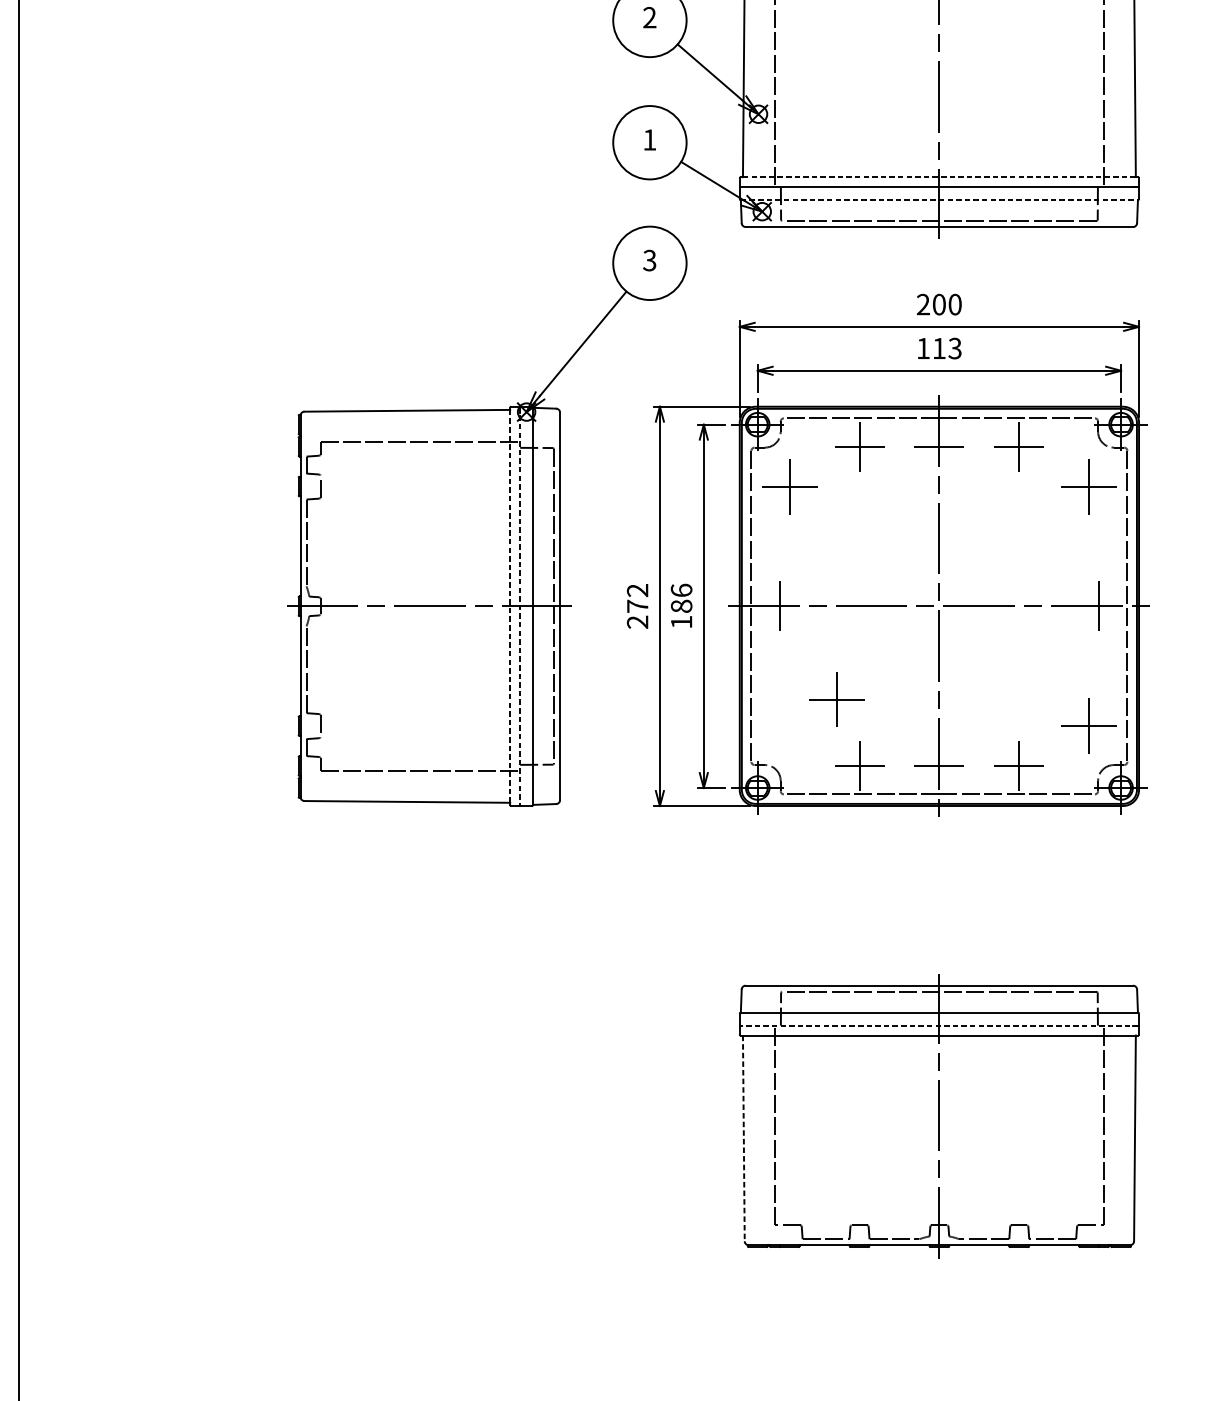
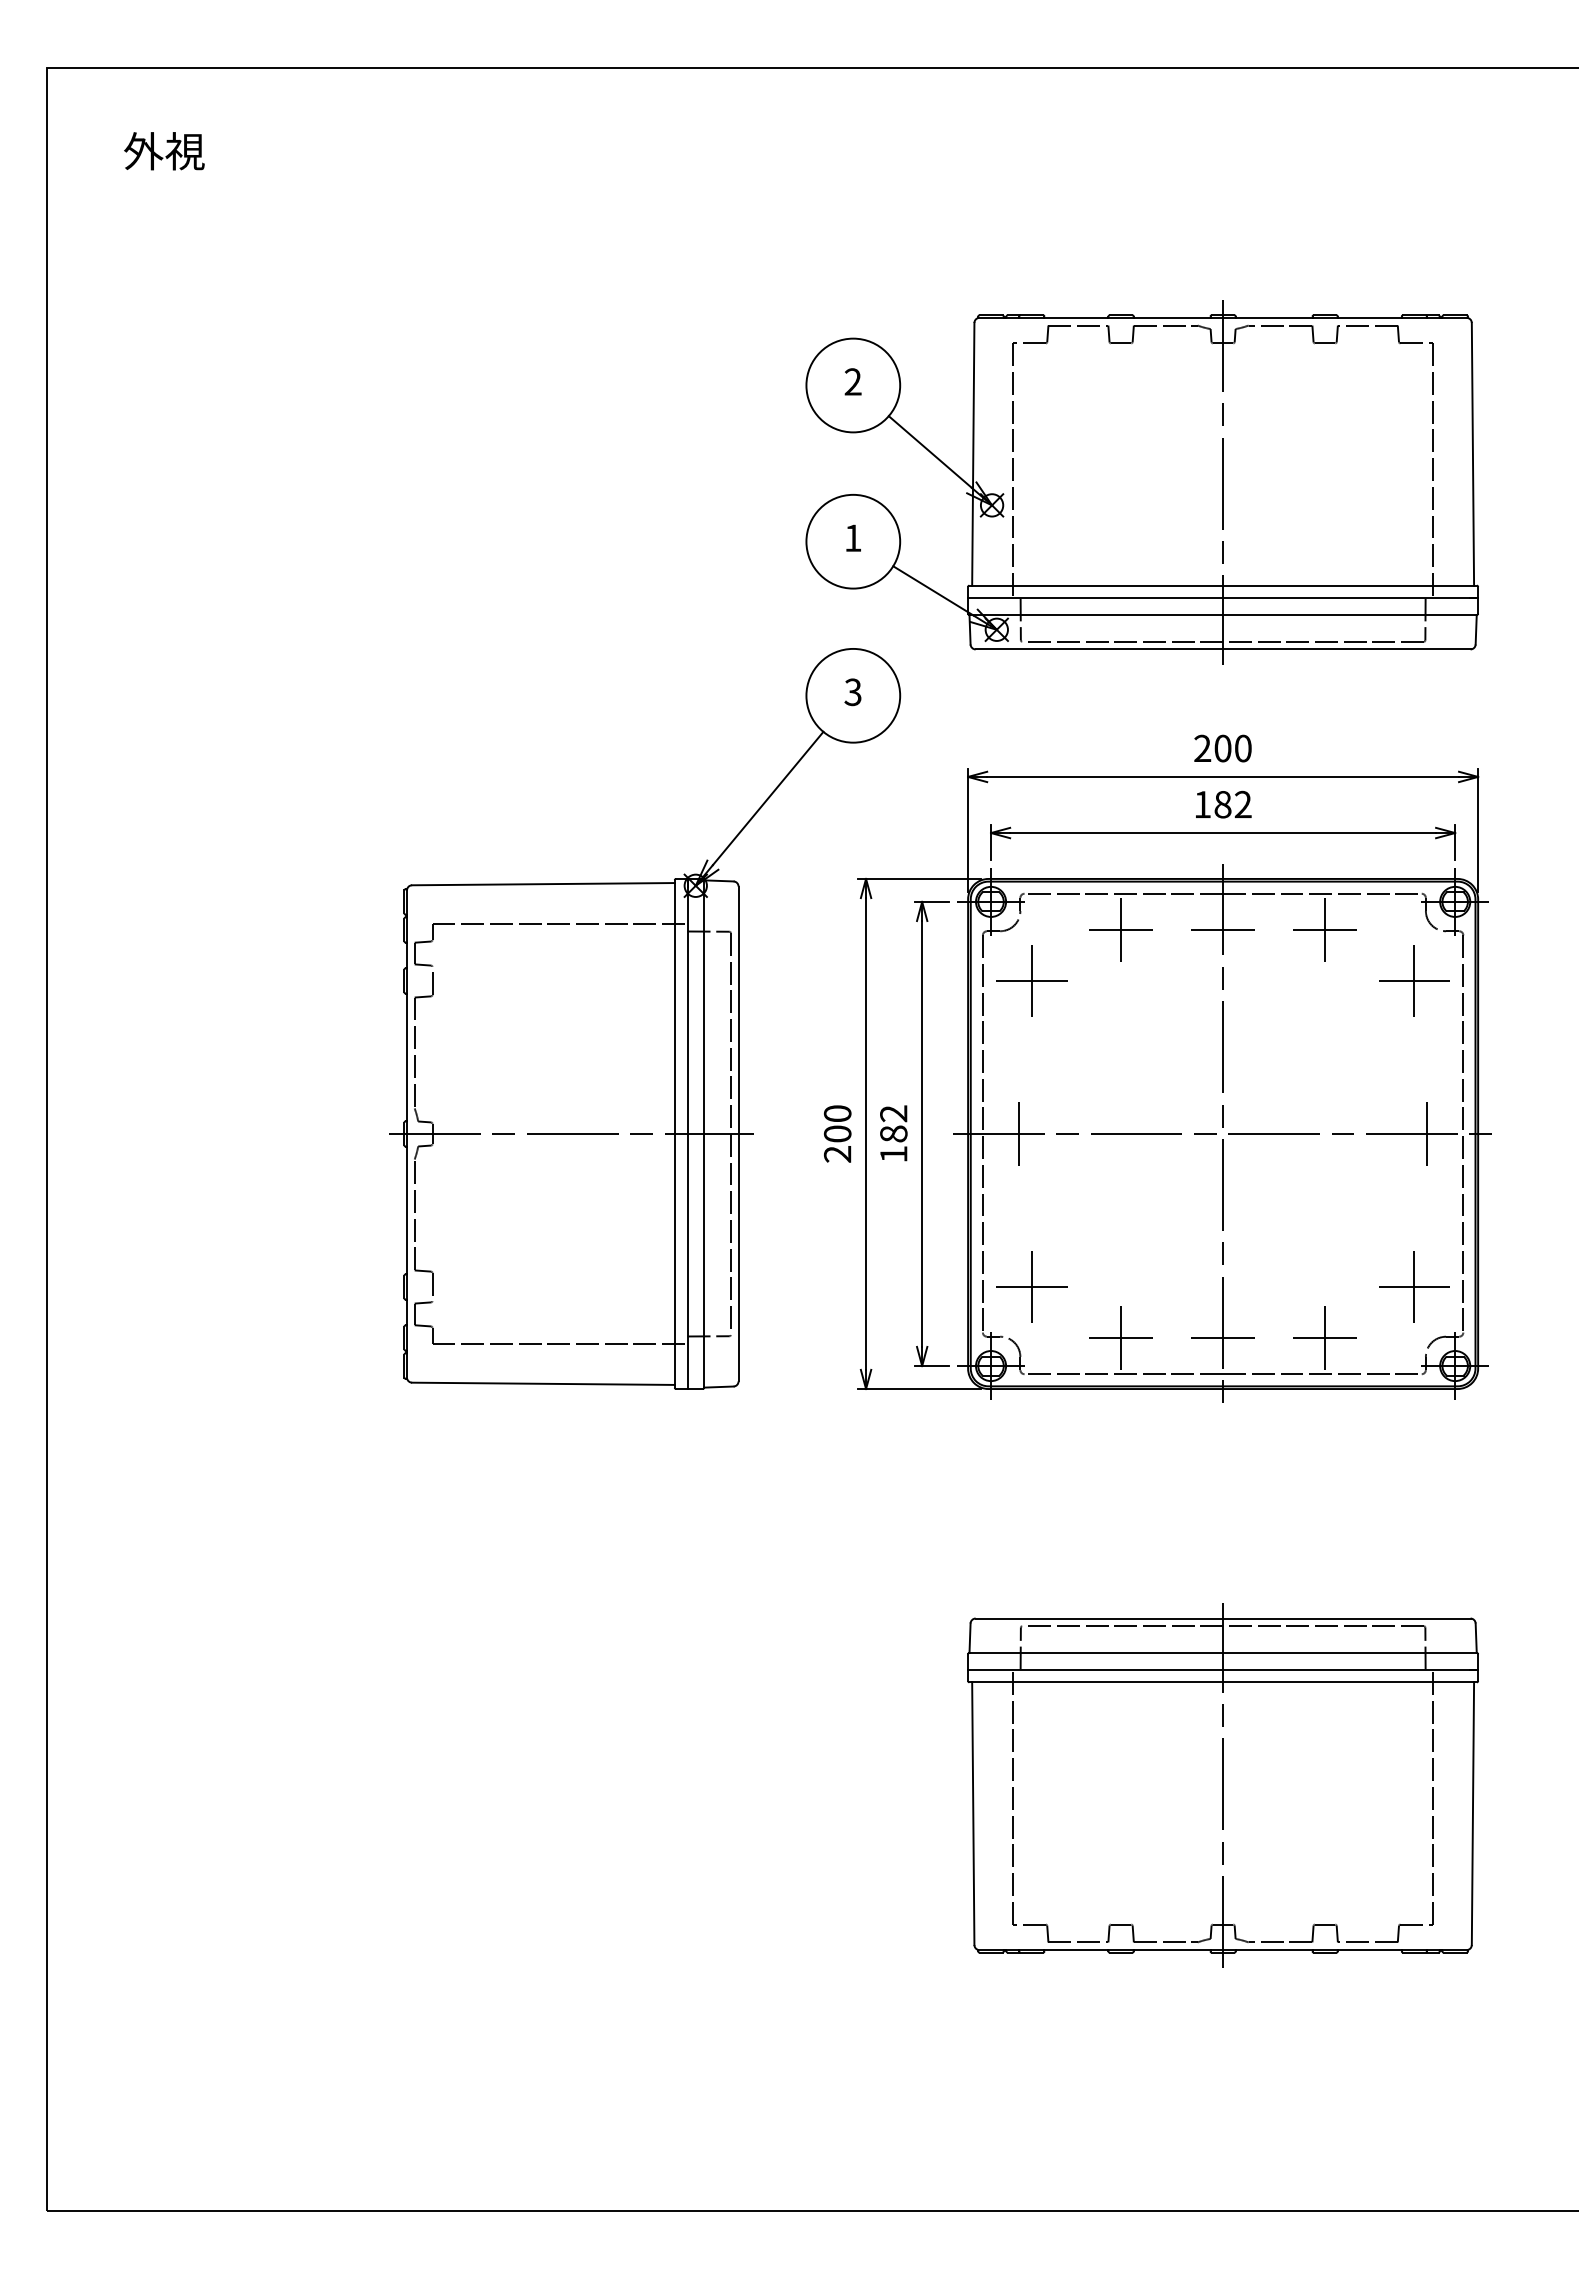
line: (939, 177) -> (1223, 585), dashed -> solid
line: (939, 200) -> (1223, 615), dashed -> solid
text: (946, 348) -> (1232, 804), 113 -> 182
text: (681, 590) -> (893, 1113), 186 -> 182
text: (637, 598) -> (837, 1123), 272 -> 200
line: (509, 605) -> (674, 1133), dashed -> solid
line: (520, 606) -> (687, 1134), dashed -> solid
part: (837, 699) -> (1031, 1286), moved
line: (938, 1025) -> (1222, 1669), dashed -> solid
line: (744, 1139) -> (973, 1814), dashed -> solid

